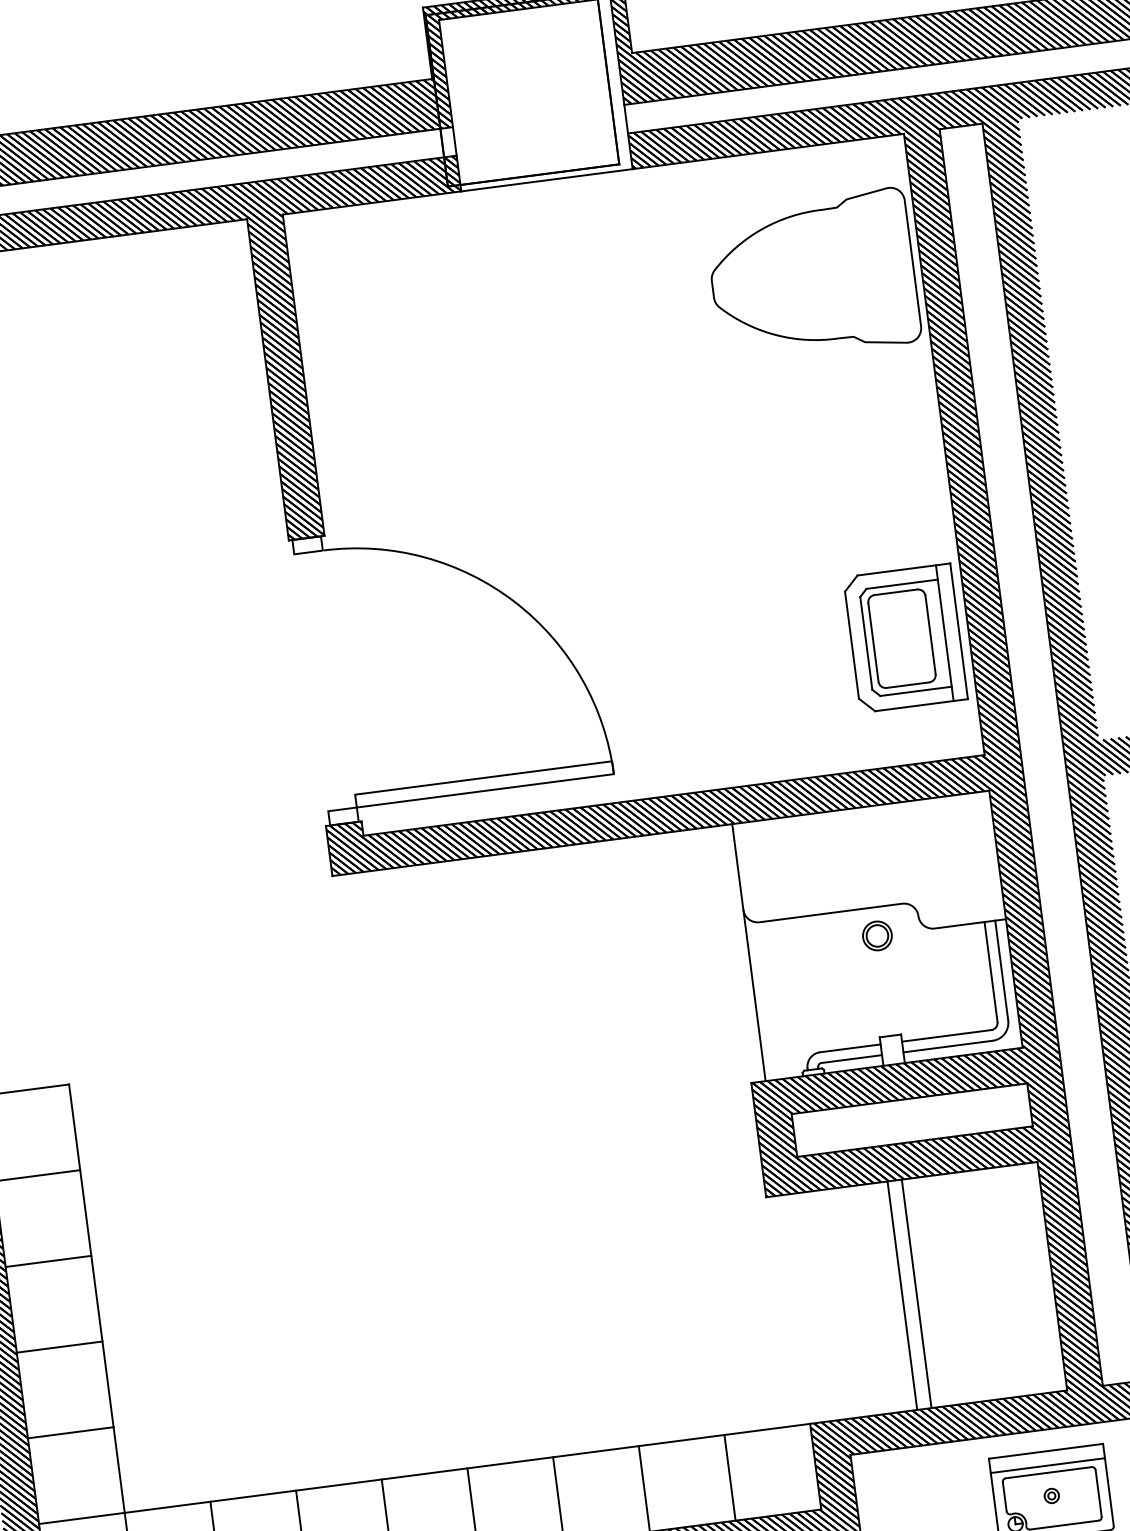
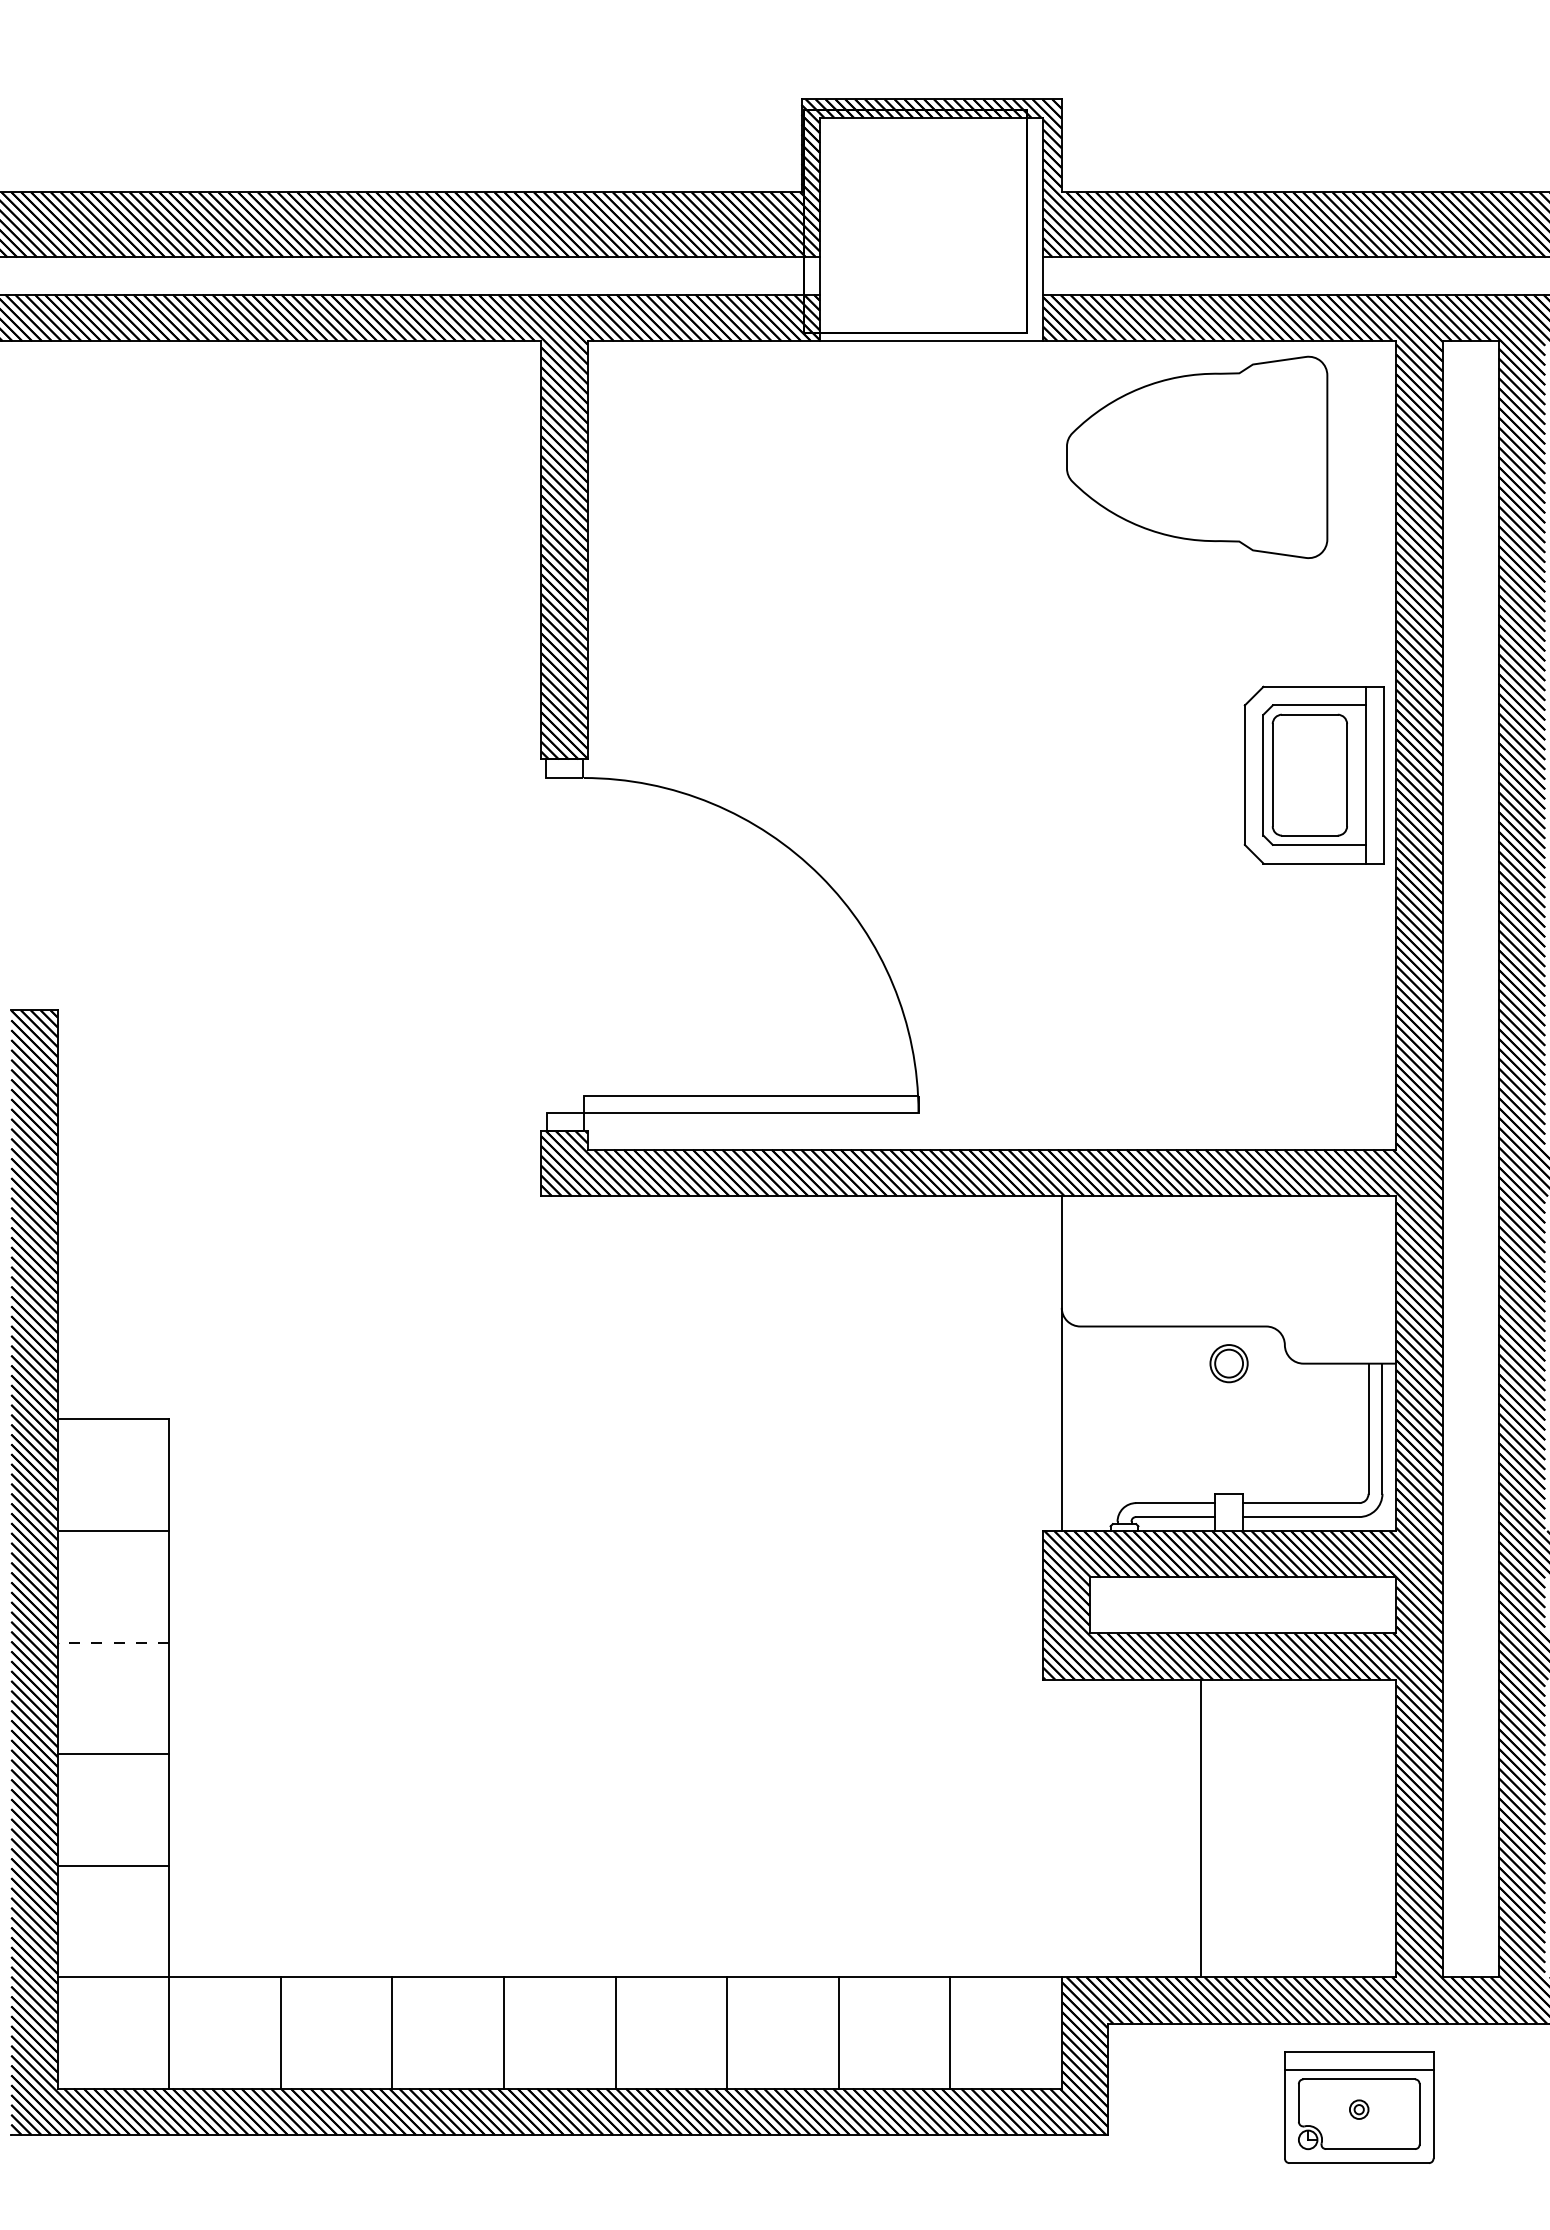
part: (813, 275) -> (1197, 456), moved
part: (904, 637) -> (1313, 774), moved
line: (48, 1261) -> (113, 1642), solid -> dashed
line: (916, 1293) -> (1219, 1828), removed

